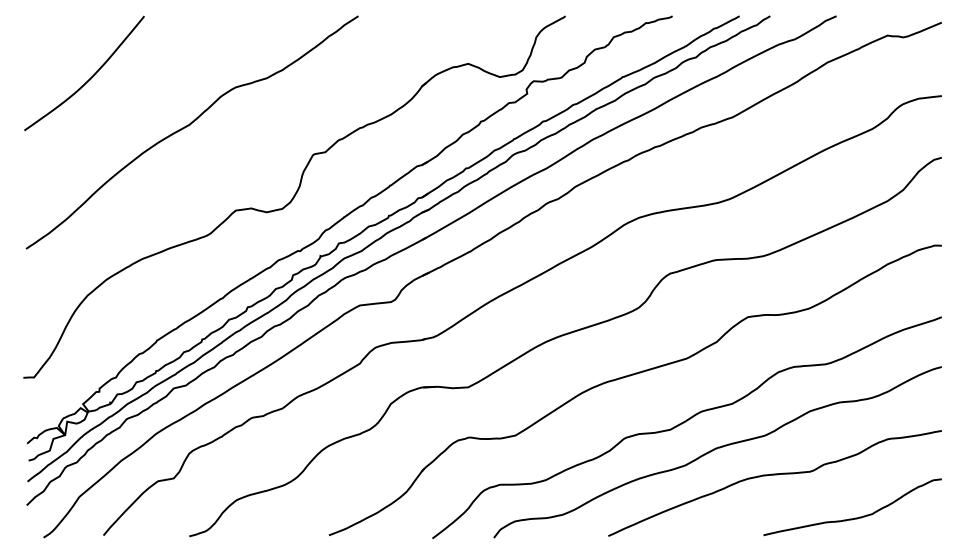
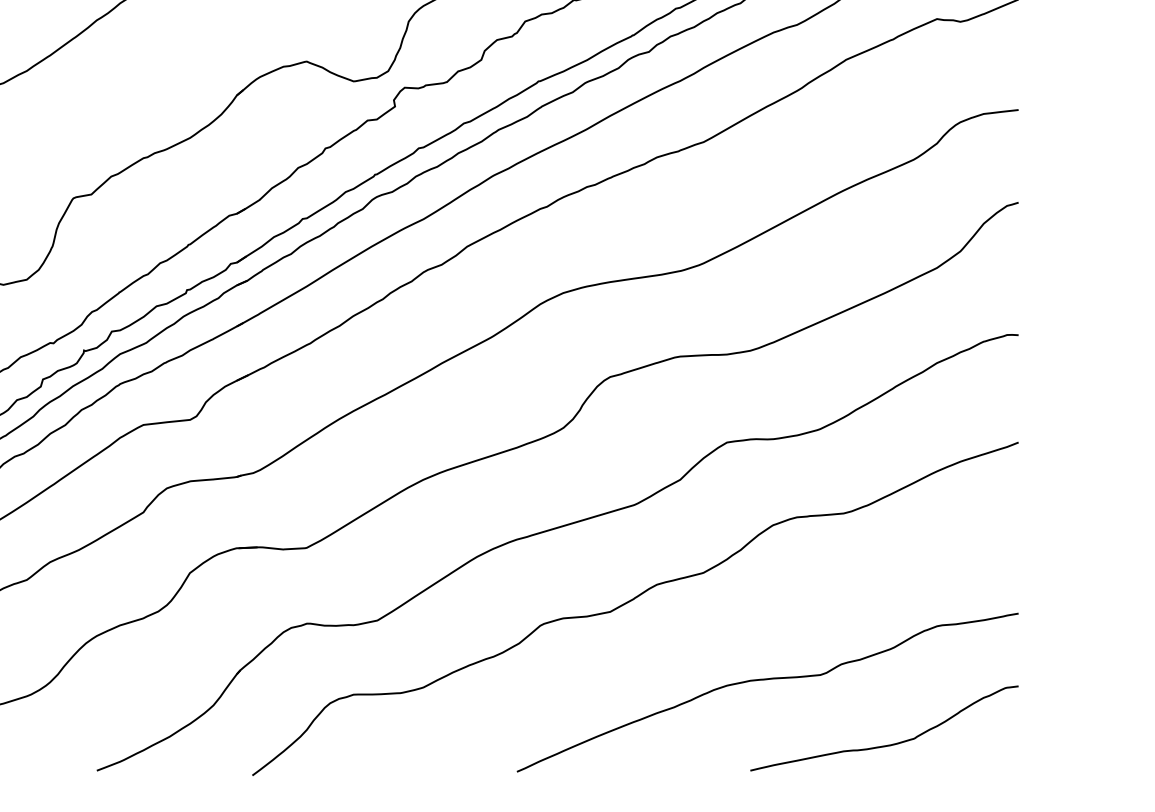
curve: (716, 449) -> (679, 641), removed

